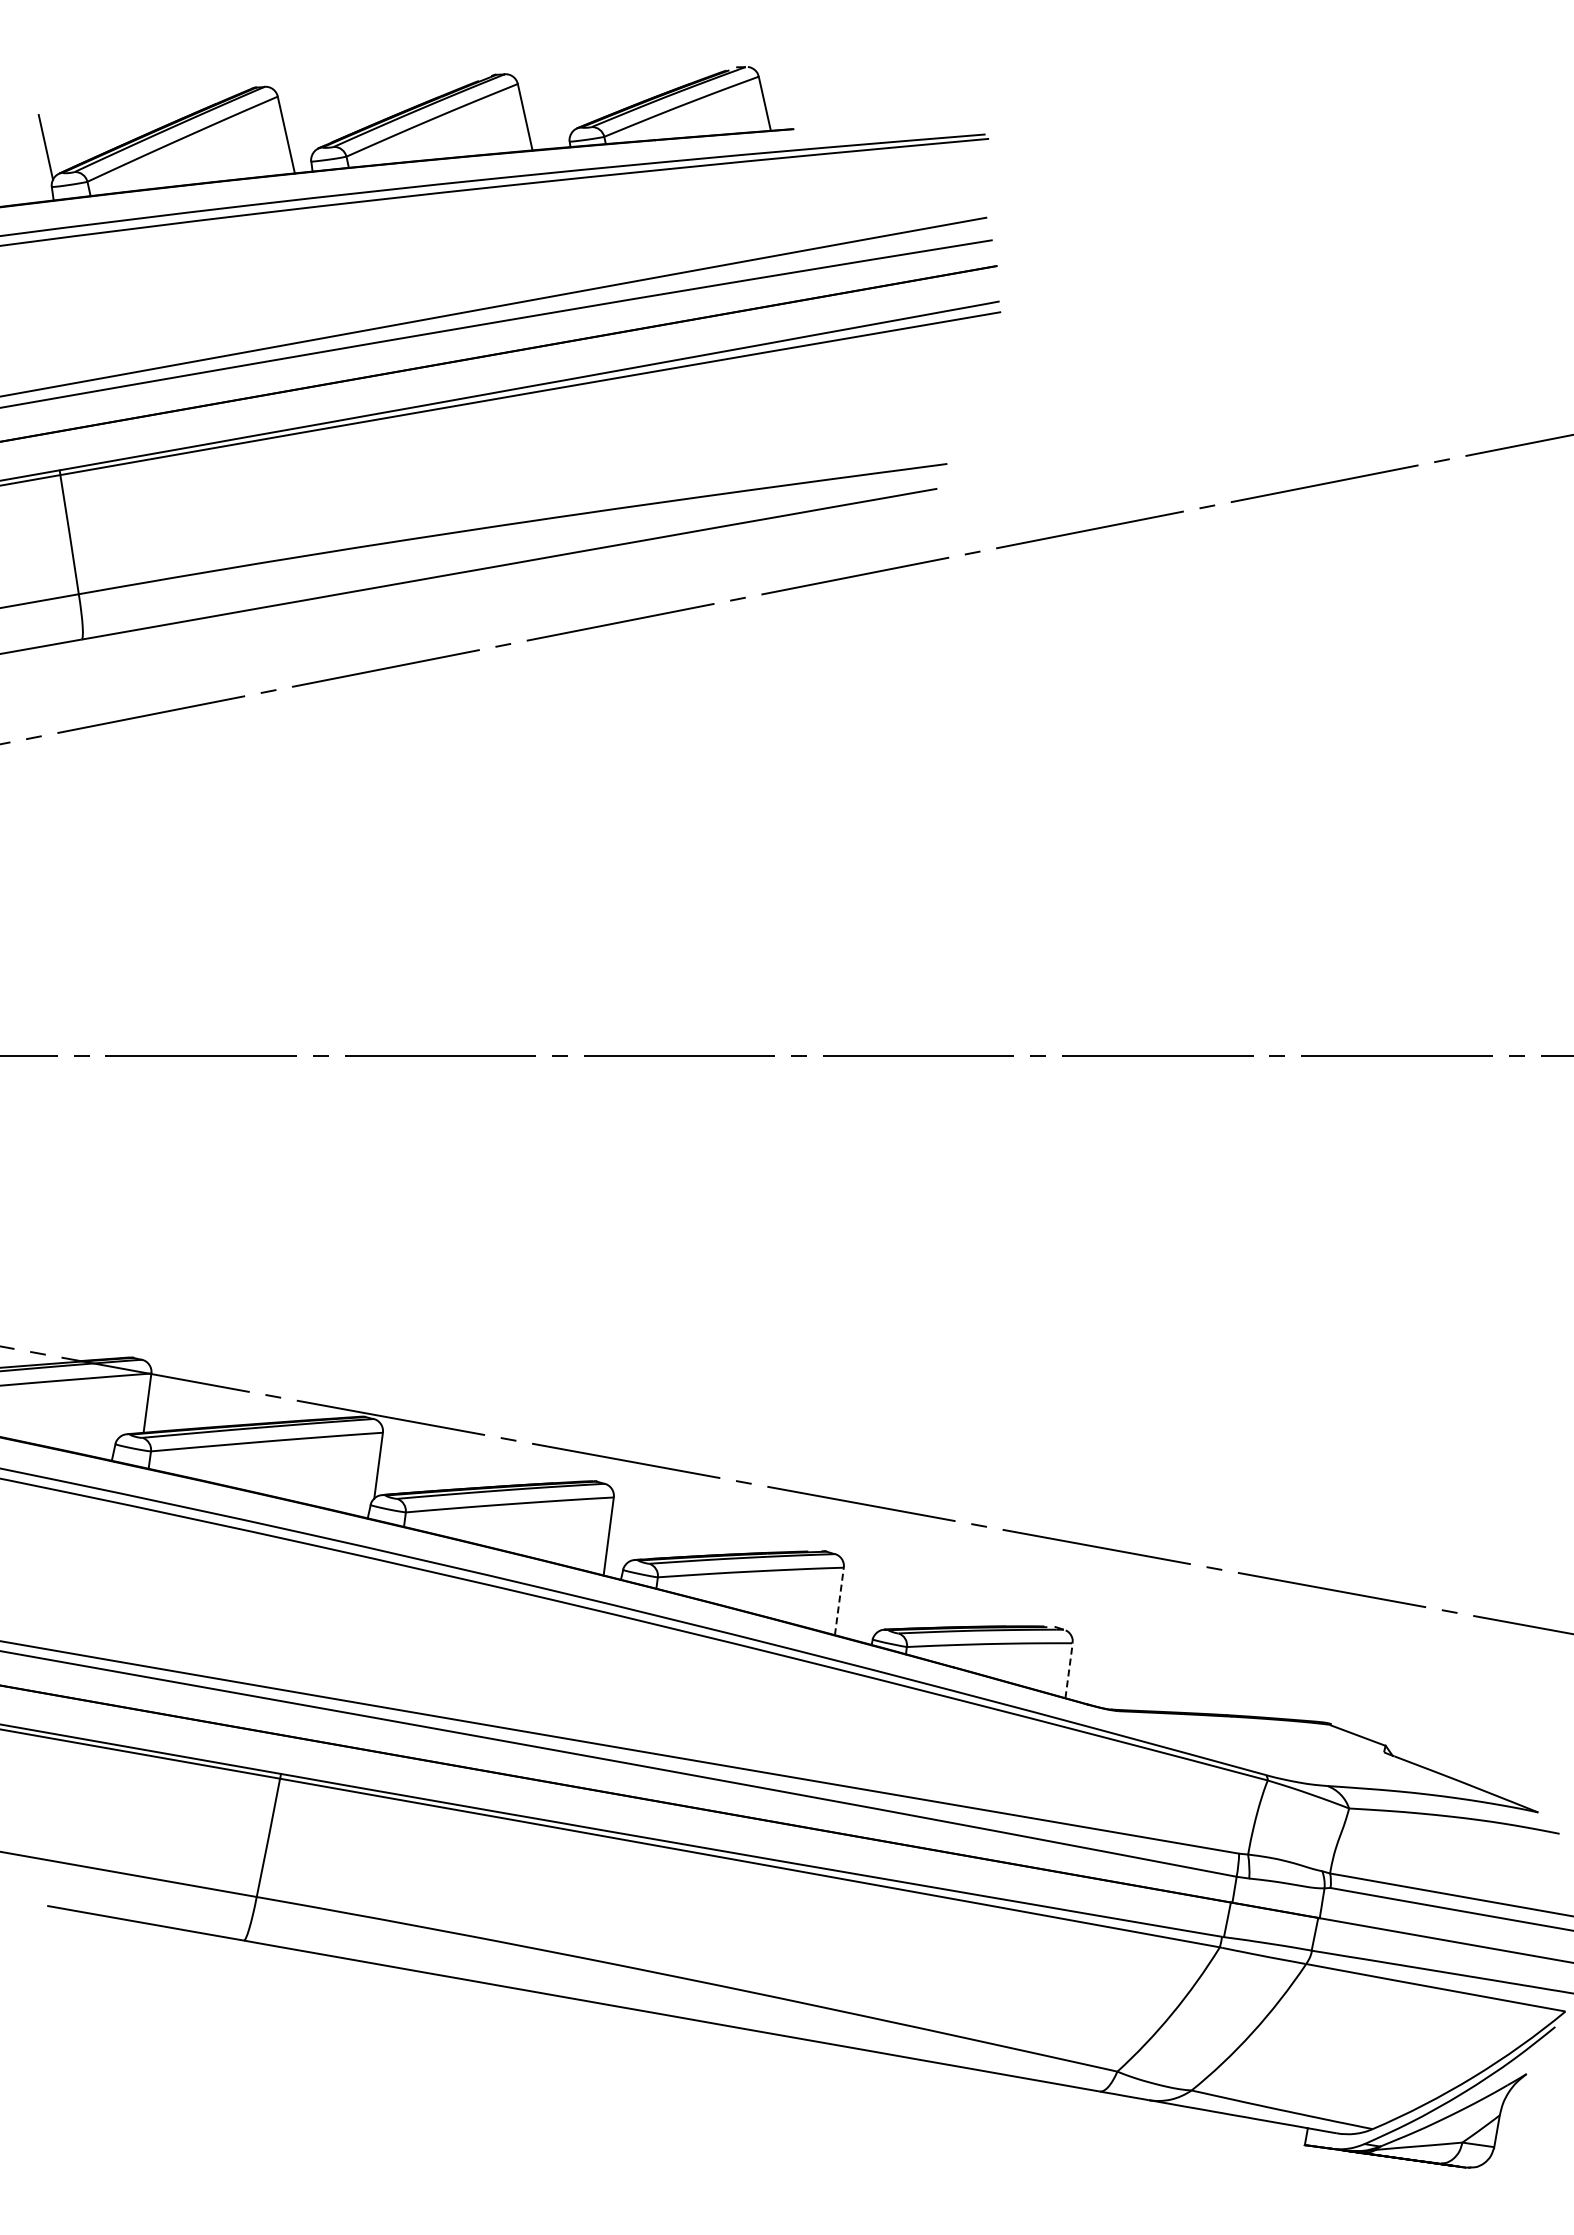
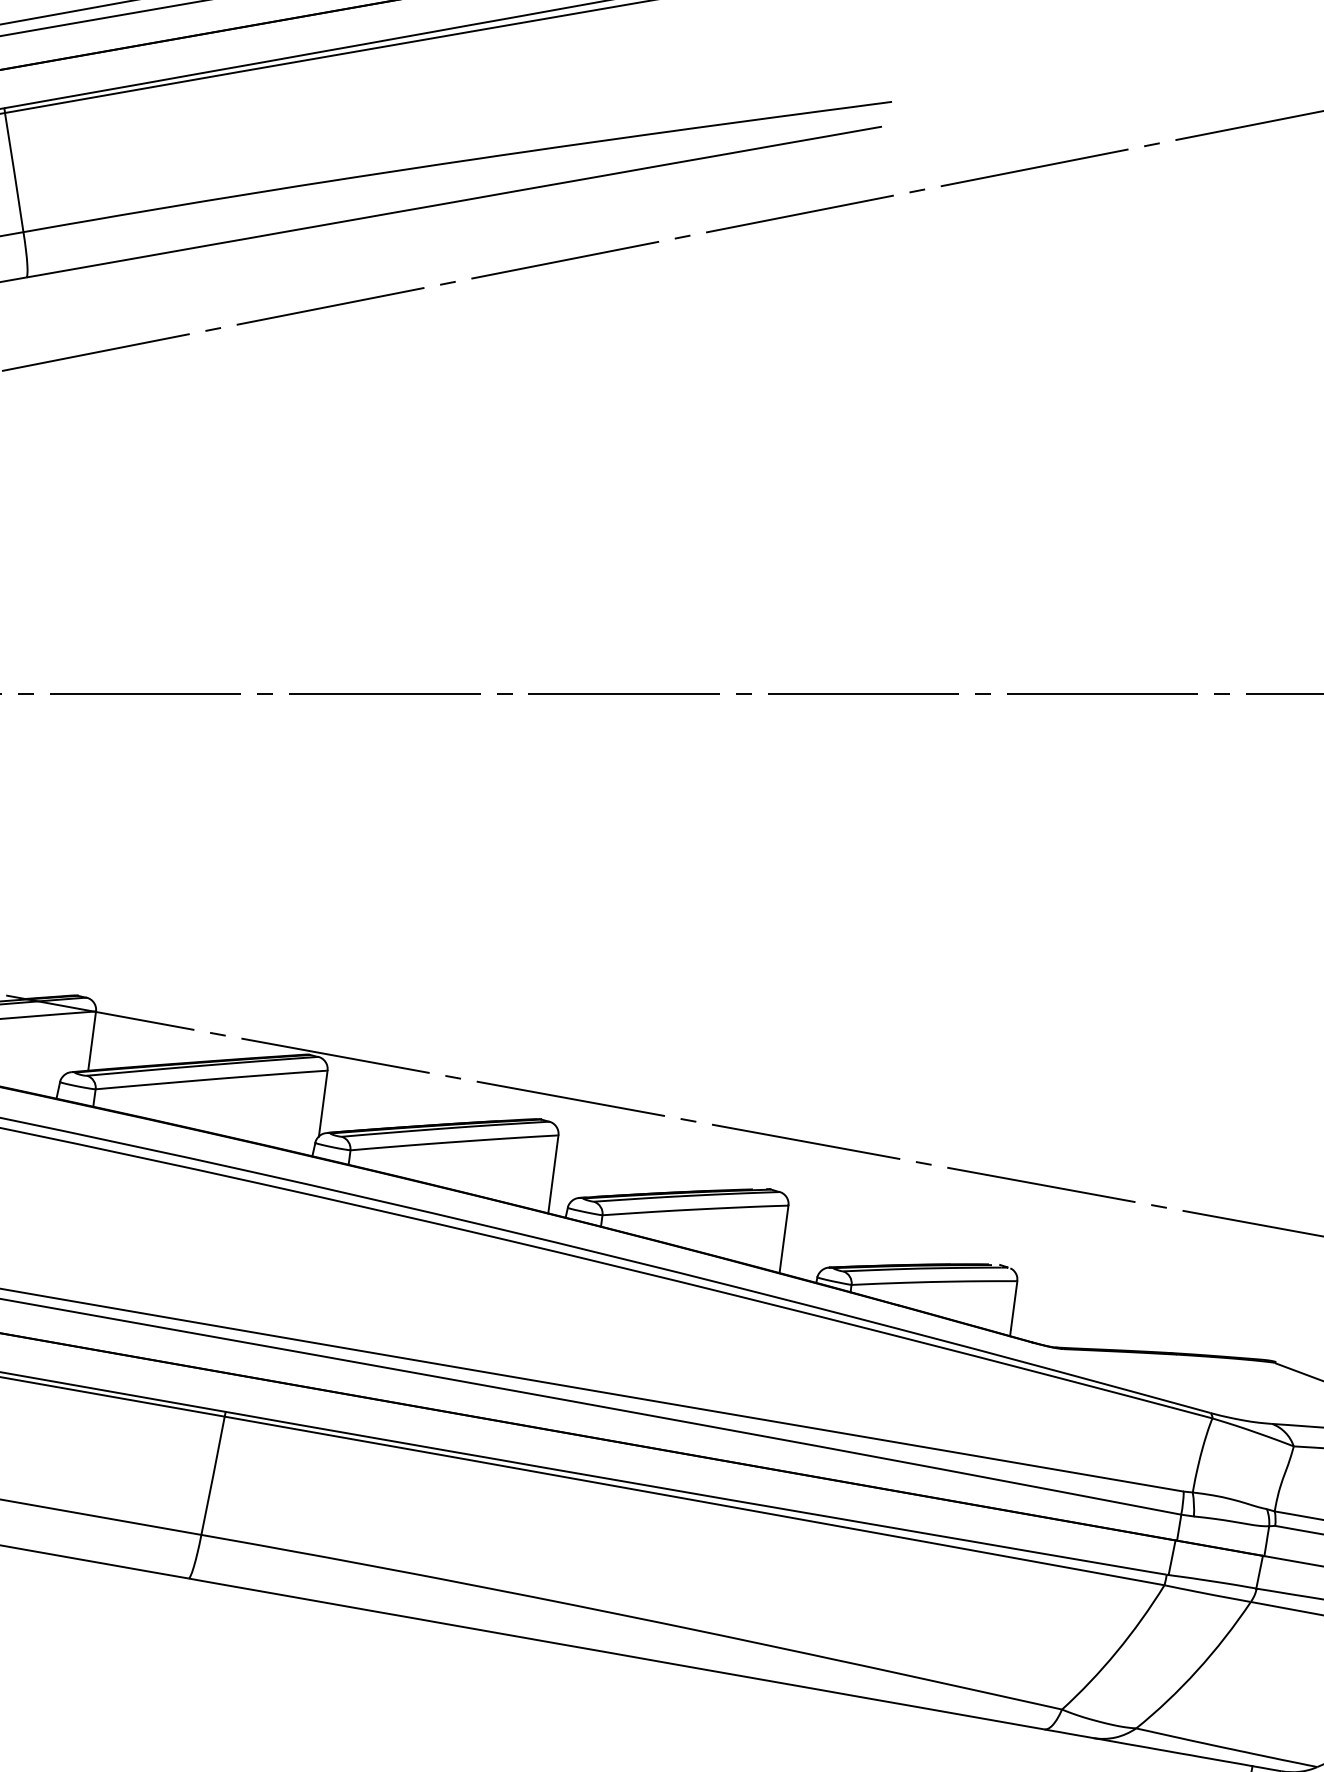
line: (839, 1601) -> (784, 1239), dashed -> solid
line: (1069, 1670) -> (1014, 1308), dashed -> solid

